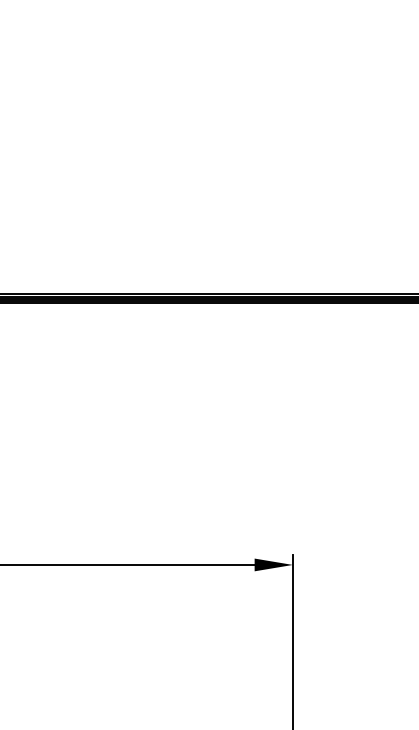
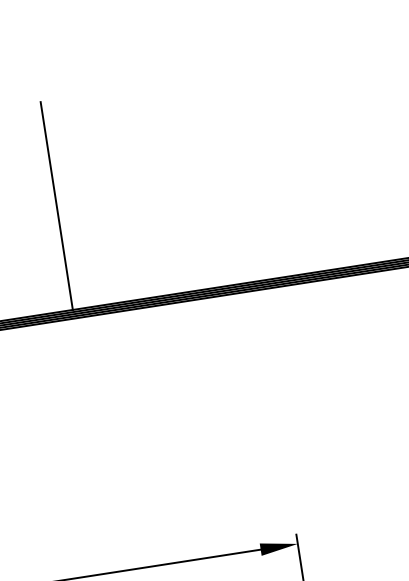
line: (102, 187) -> (56, 206), added

